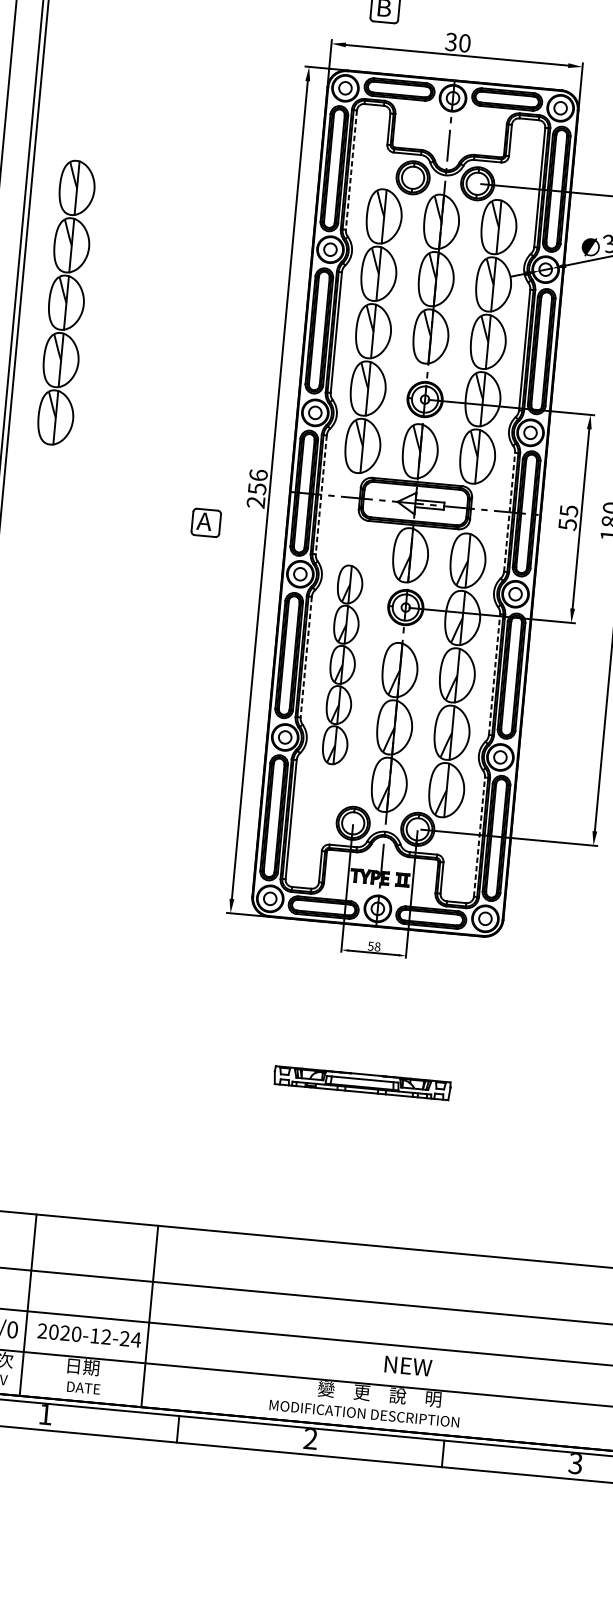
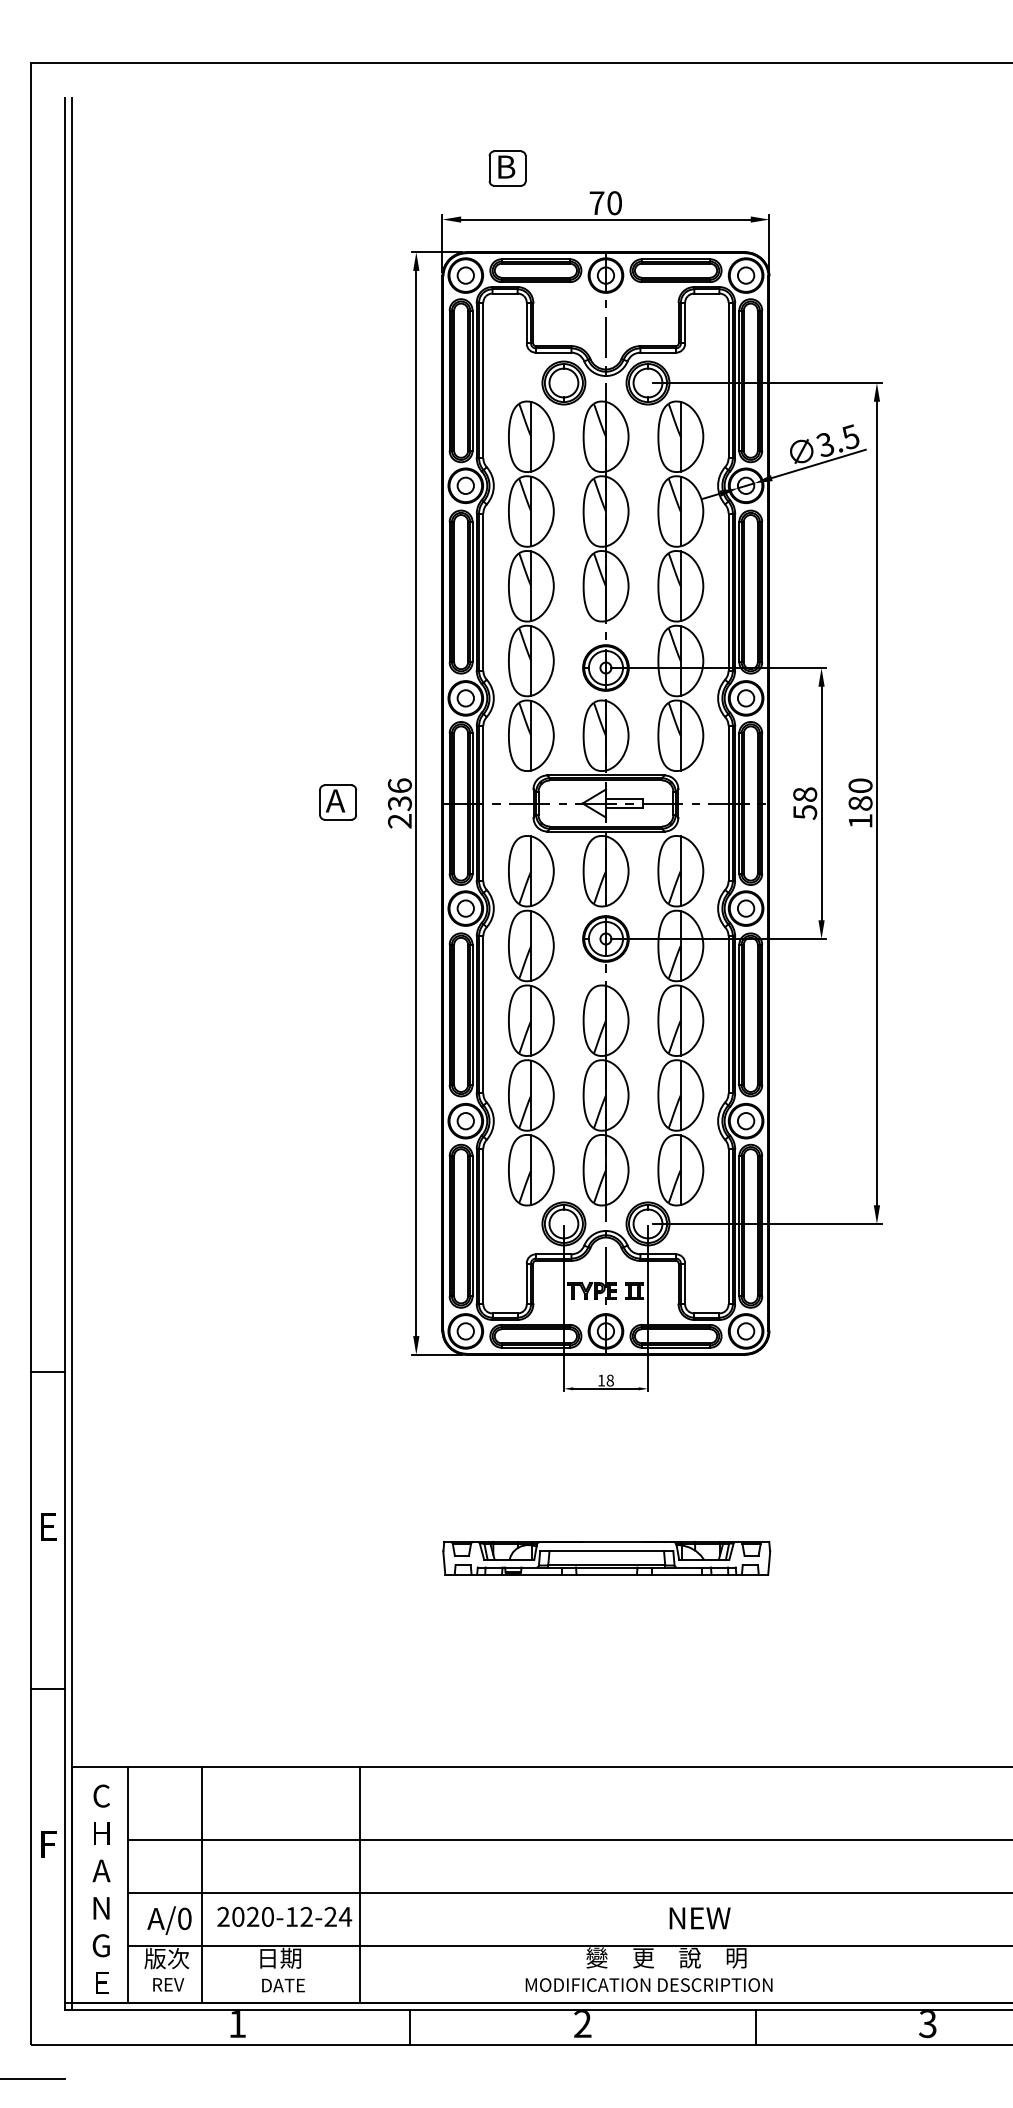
text: (450, 42) -> (596, 203), 30 -> 70
line: (351, 170) -> (483, 380), dashed -> solid
part: (66, 302) -> (131, 585), removed
text: (256, 488) -> (399, 803), 256 -> 236
line: (321, 495) -> (483, 804), dashed -> solid
text: (569, 510) -> (805, 794), 55 -> 58
line: (509, 512) -> (728, 803), dashed -> solid
part: (205, 522) -> (337, 802), moved
line: (306, 656) -> (483, 1014), dashed -> solid
part: (342, 664) -> (531, 1020), size x1.43
line: (494, 674) -> (728, 1014), dashed -> solid
line: (479, 837) -> (728, 1226), dashed -> solid
text: (370, 946) -> (600, 1380), 58 -> 18
part: (362, 1083) -> (606, 1558), size x1.43

